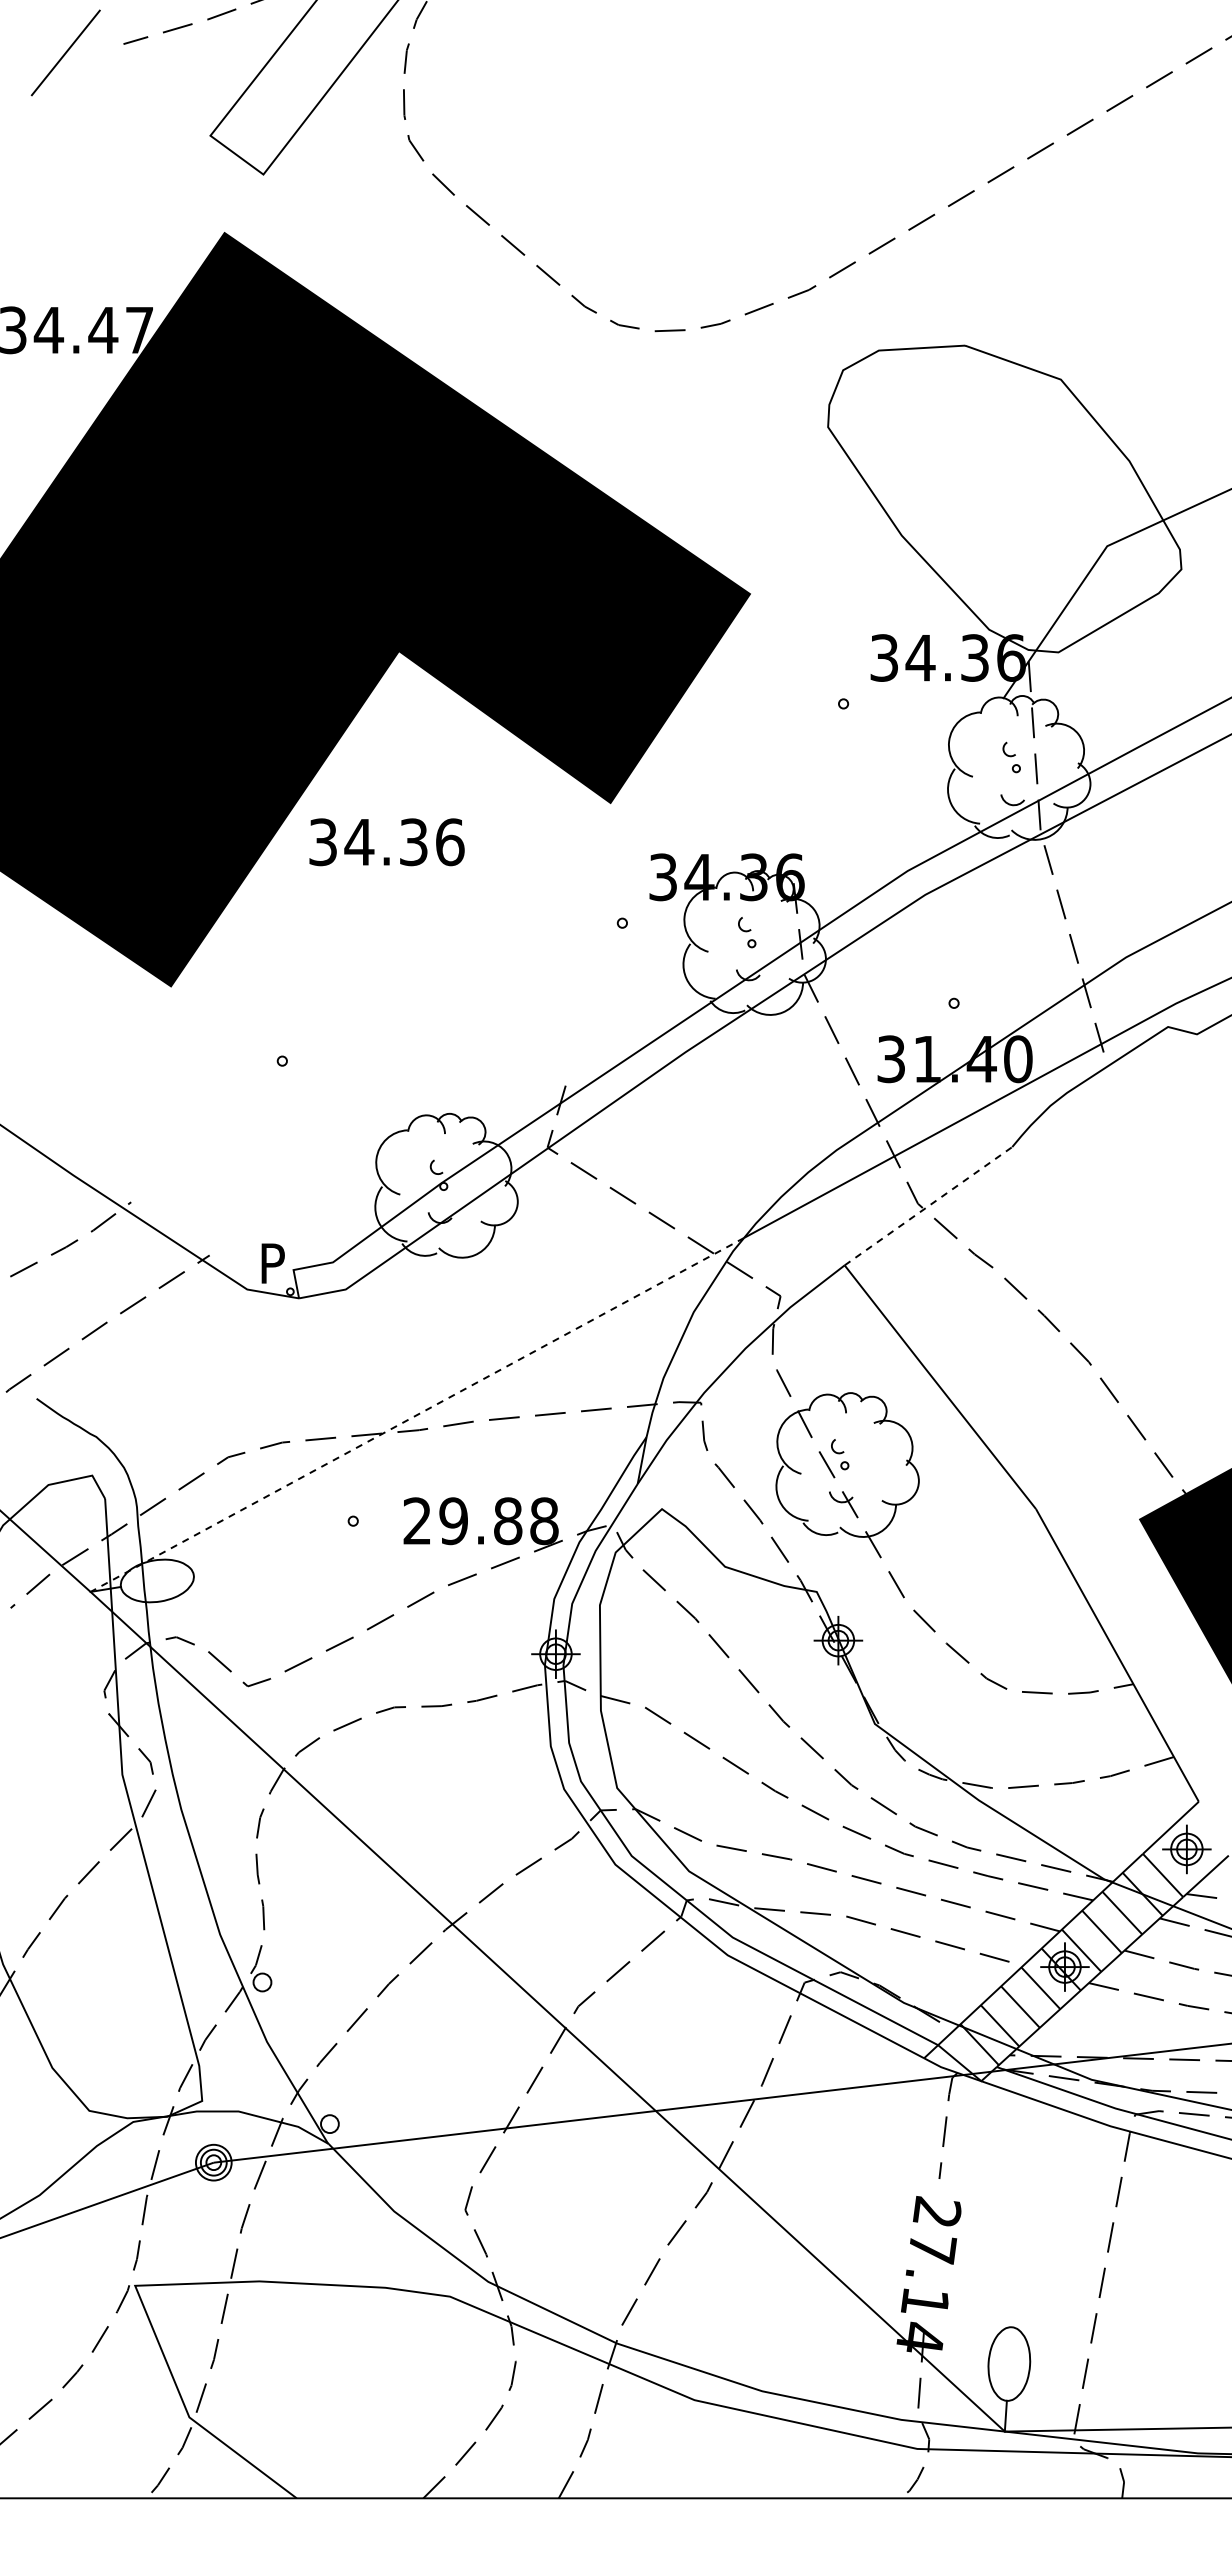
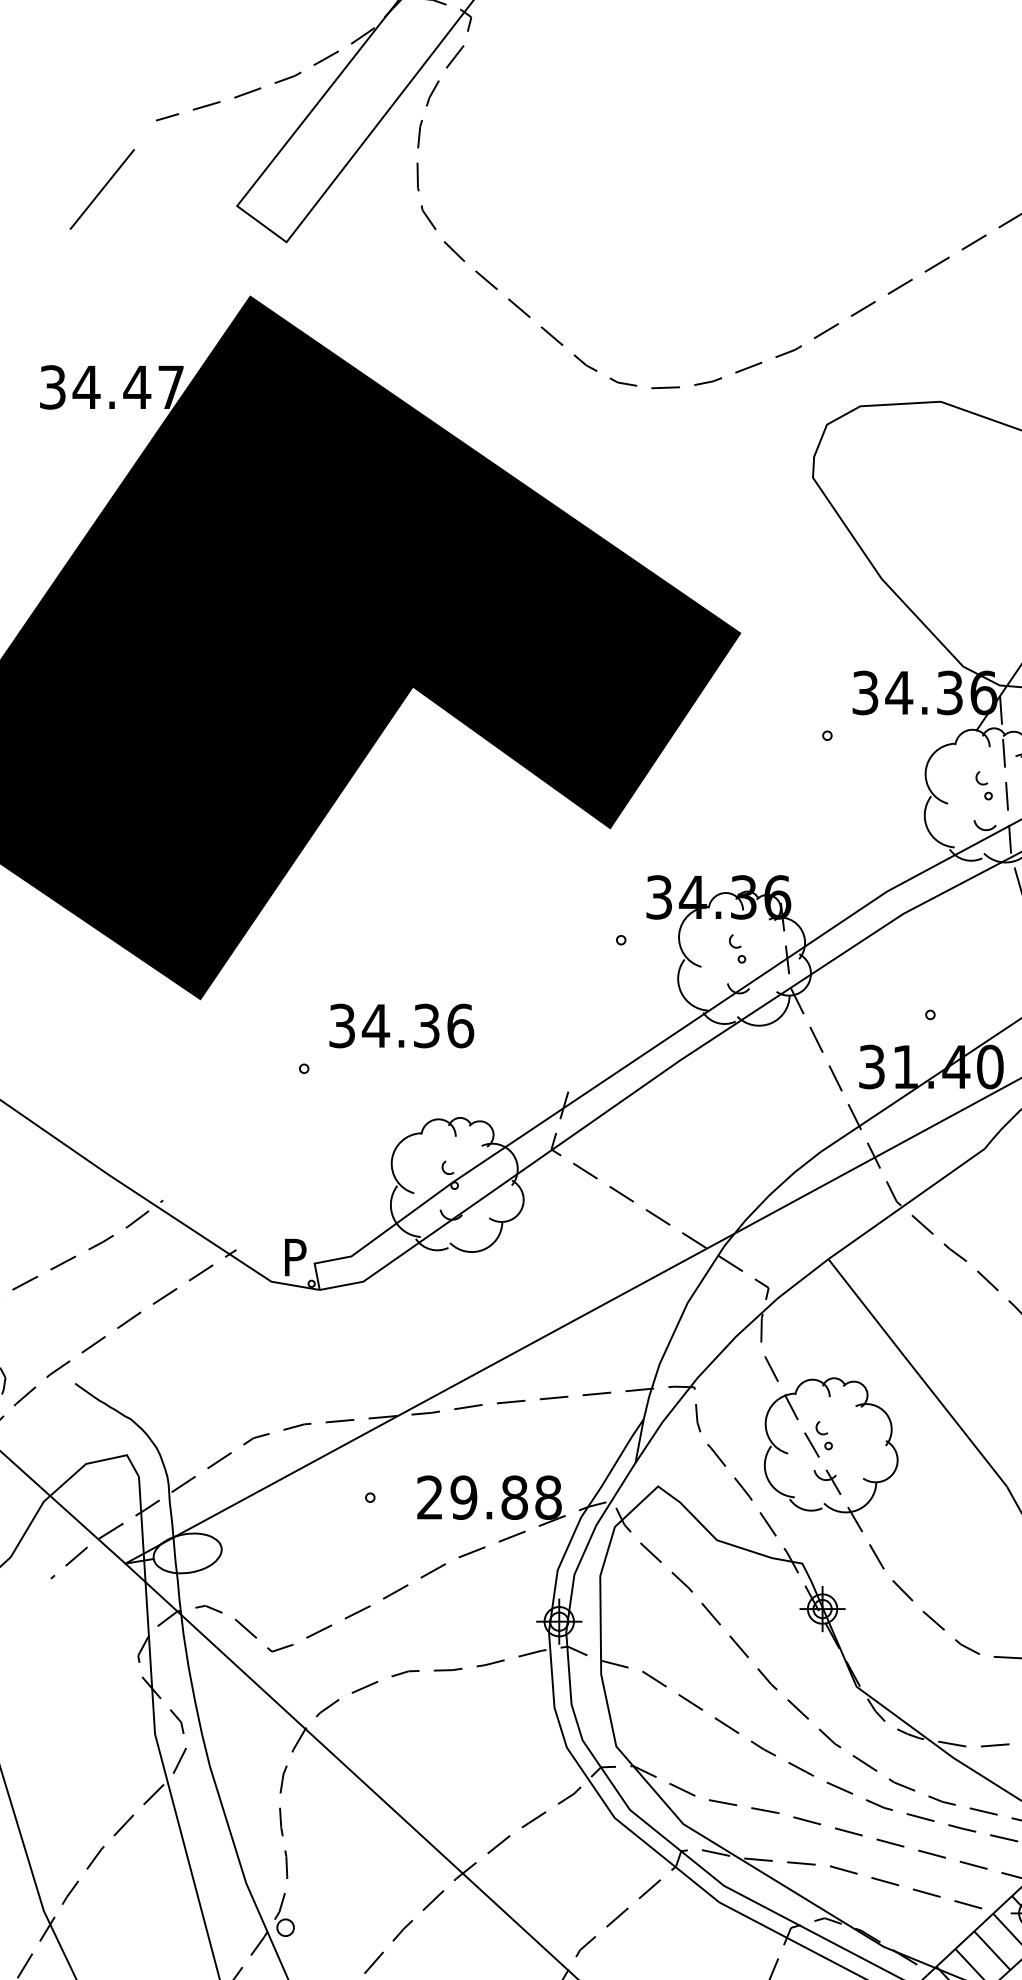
line: (65, 52) -> (102, 189), moved
text: (386, 842) -> (401, 1026), moved
line: (928, 1206) -> (906, 1204), dashed -> solid
line: (417, 1414) -> (430, 1398), dashed -> solid

